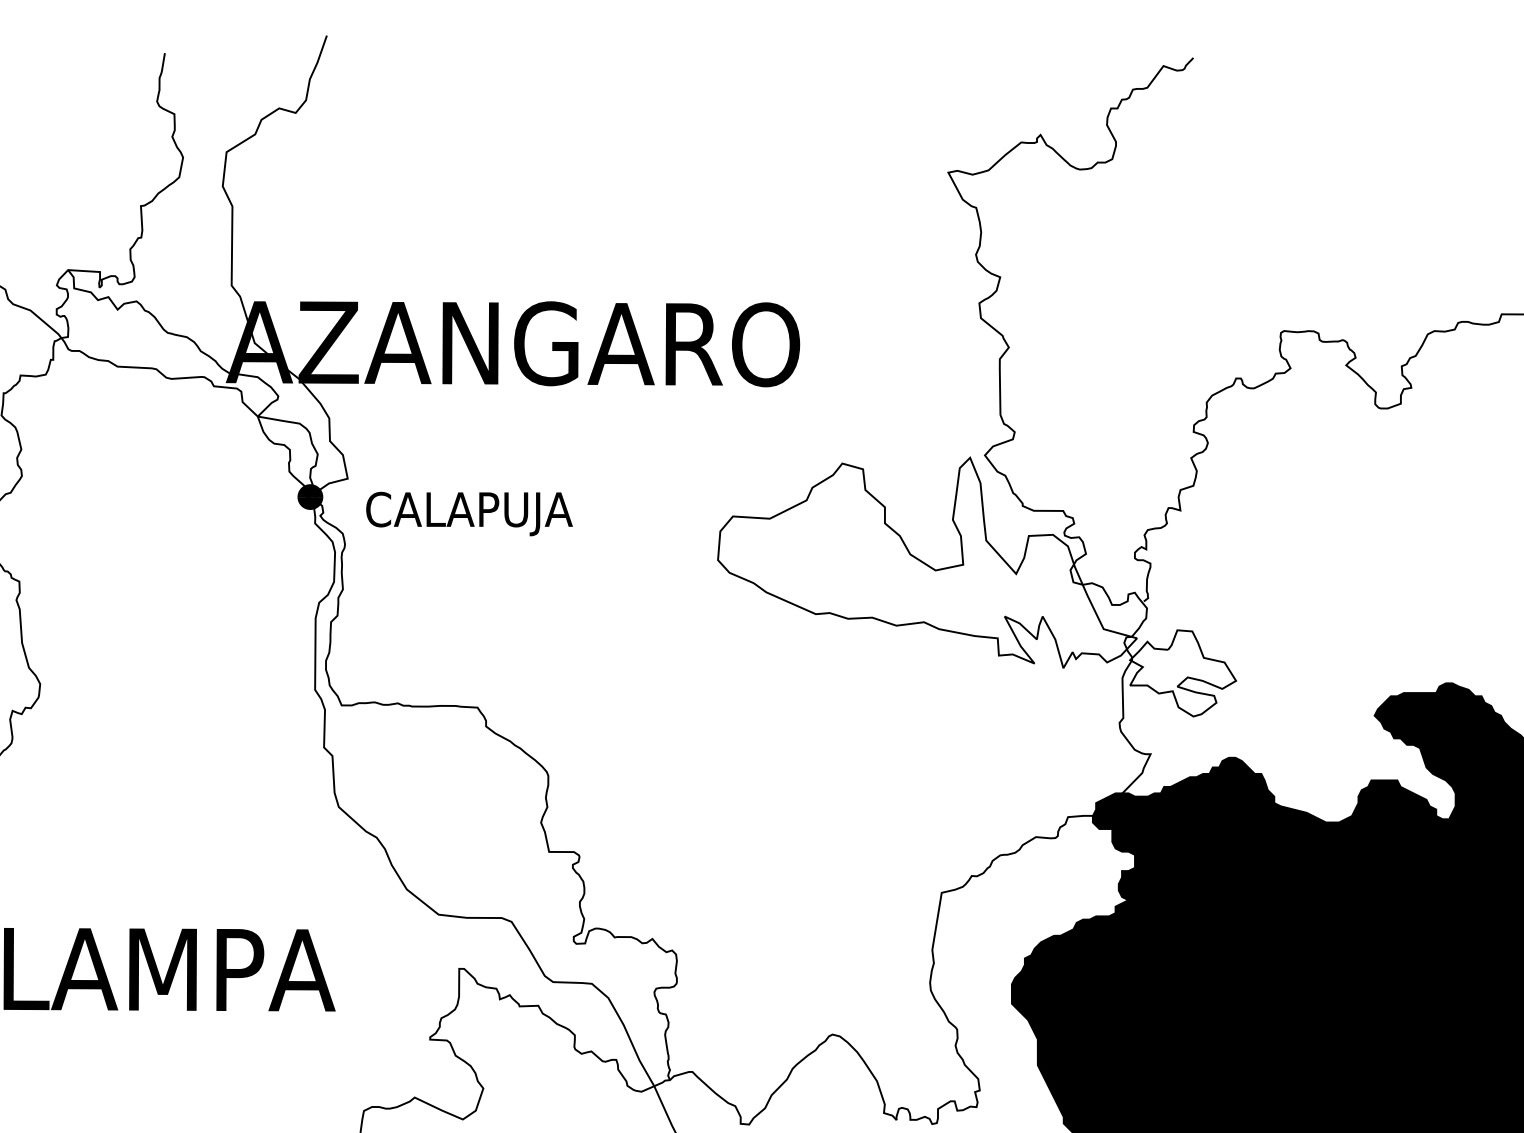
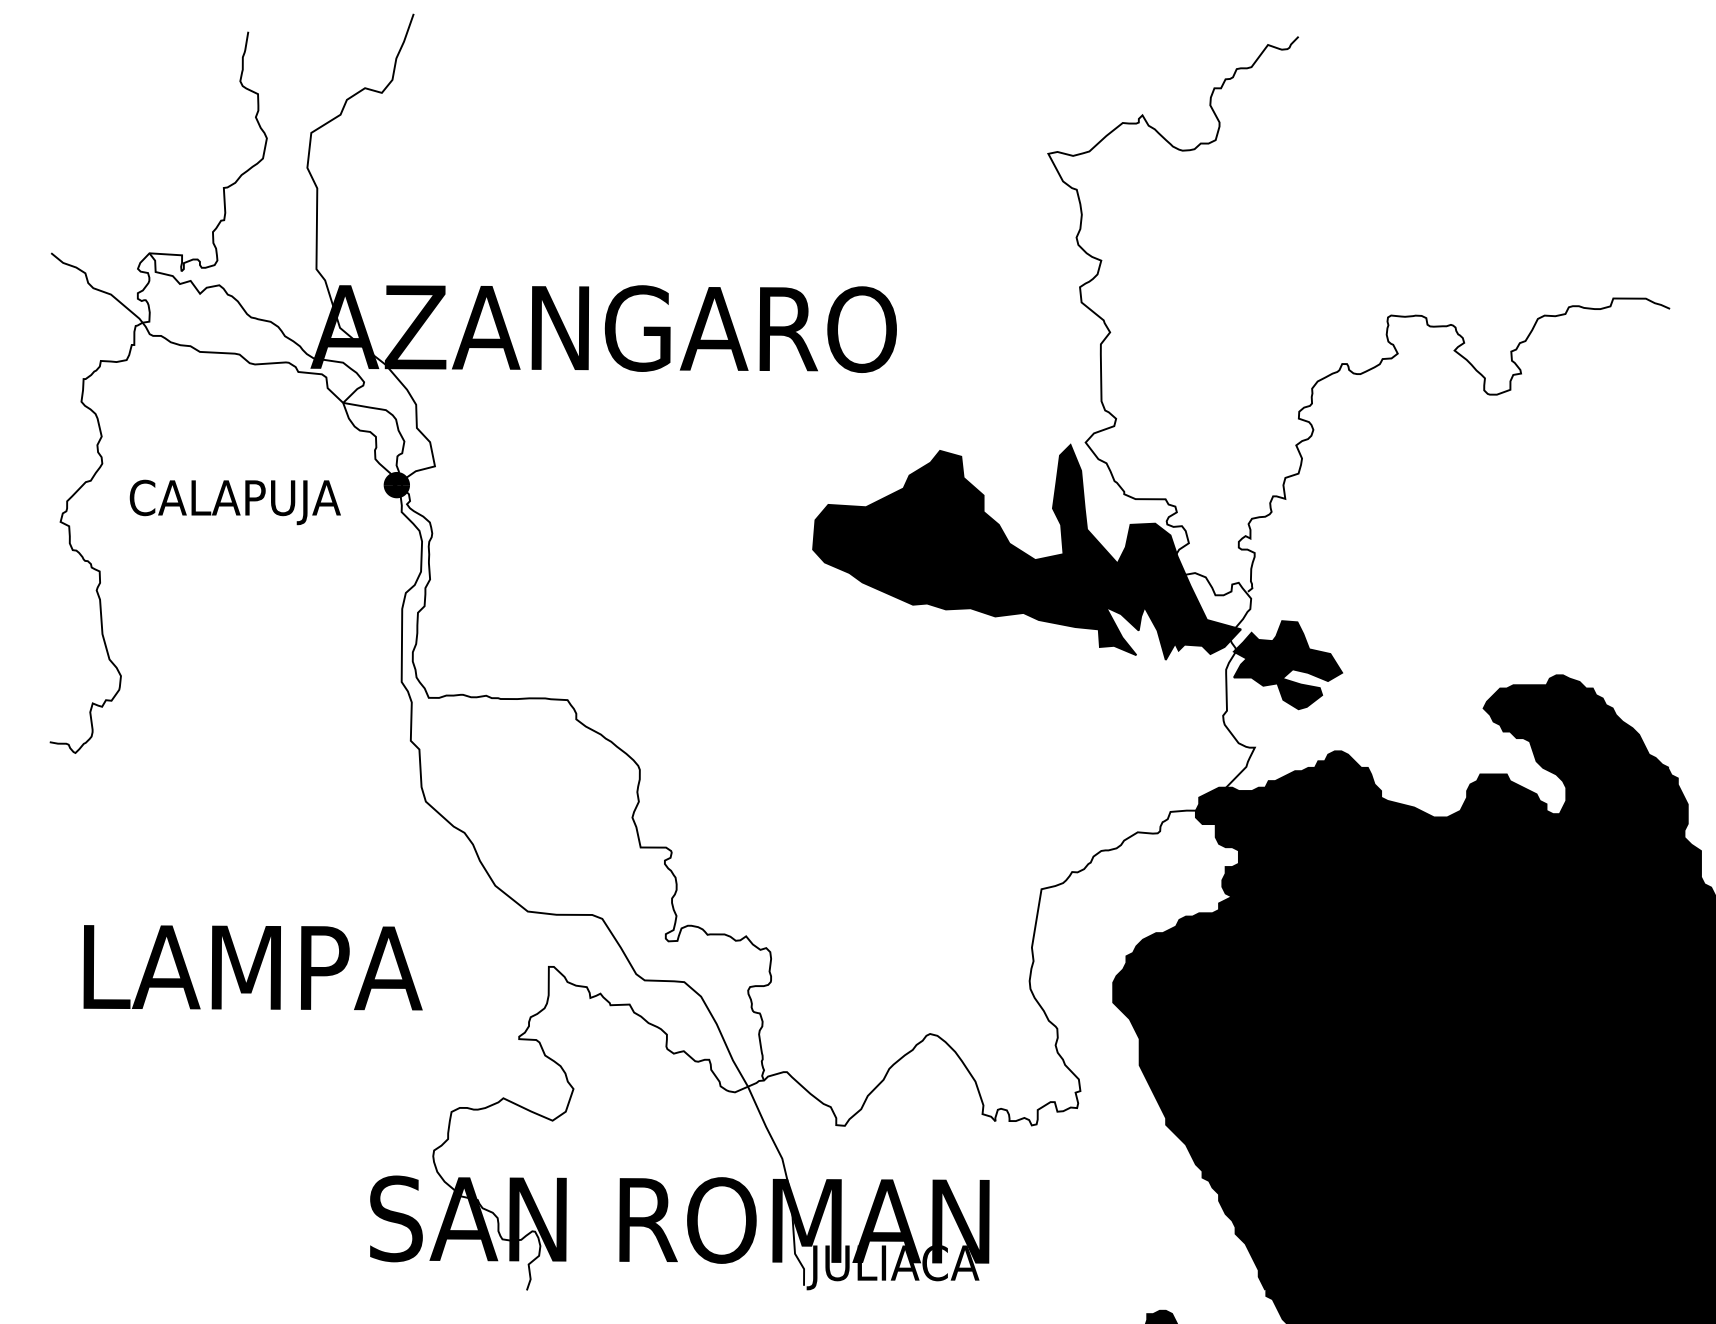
text: (468, 514) -> (234, 502), moved
fill: (927, 563) -> (1027, 552), added
fill: (1182, 673) -> (1287, 665), added

